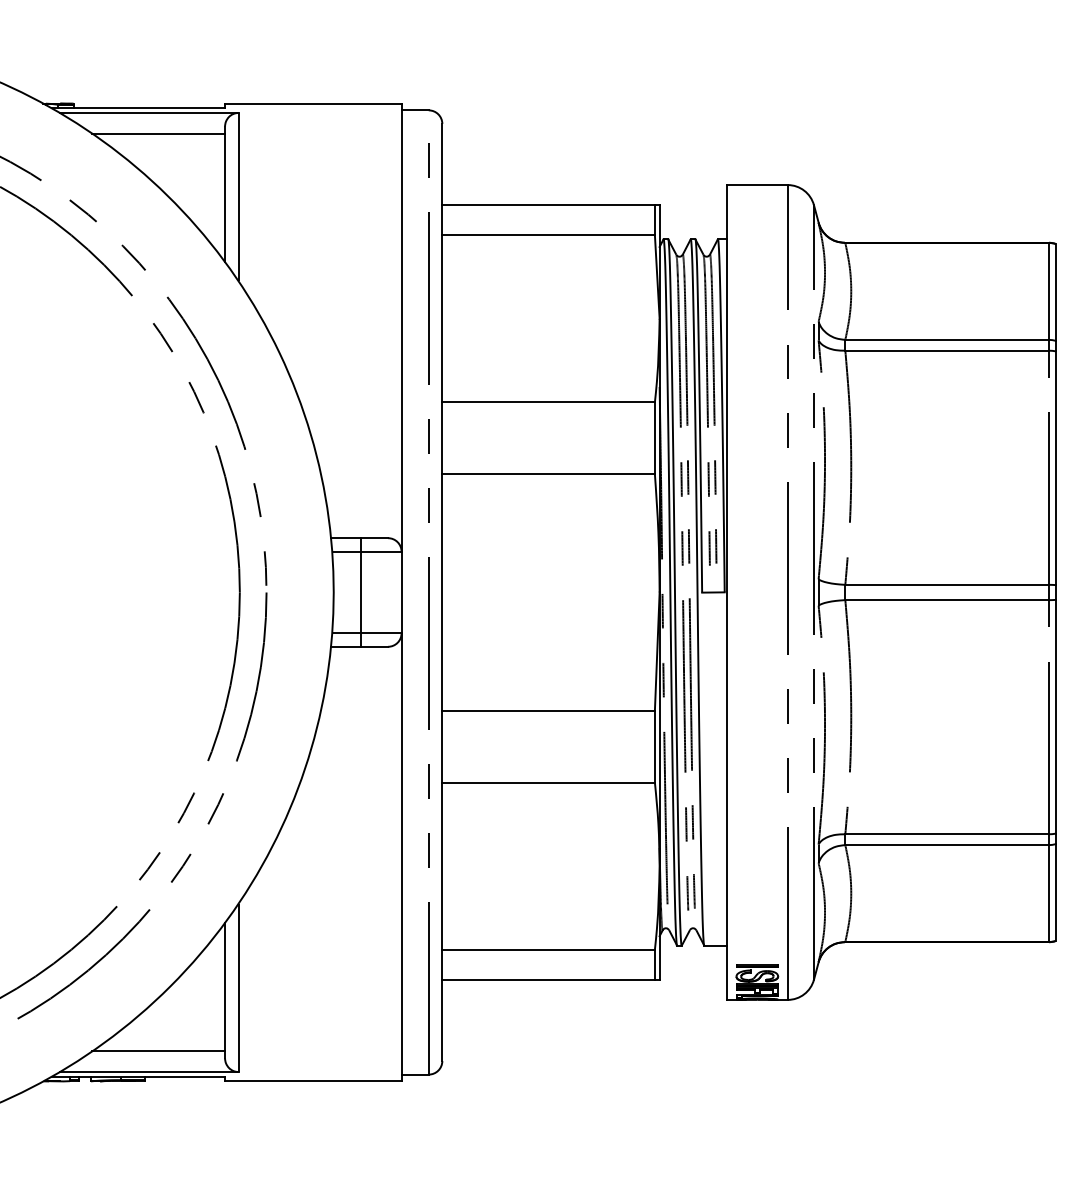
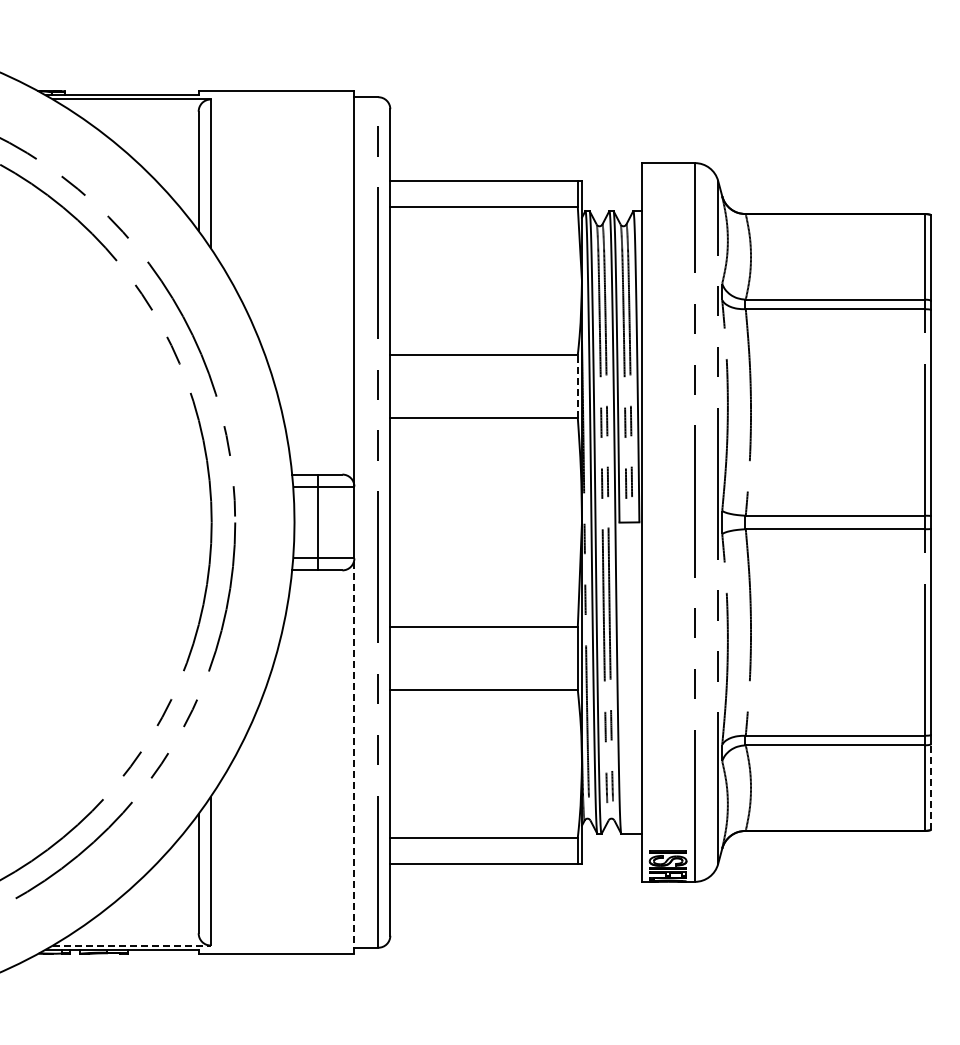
line: (157, 133) -> (139, 117), removed
line: (654, 438) -> (577, 386), solid -> dashed
line: (401, 857) -> (354, 756), solid -> dashed
line: (1055, 892) -> (931, 787), solid -> dashed
line: (157, 1051) -> (139, 927), removed
line: (148, 1072) -> (131, 945), solid -> dashed

